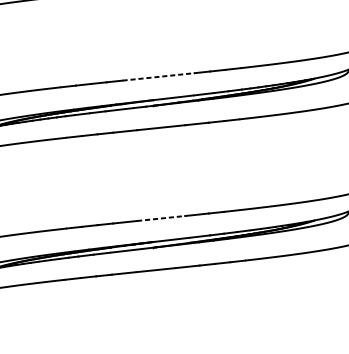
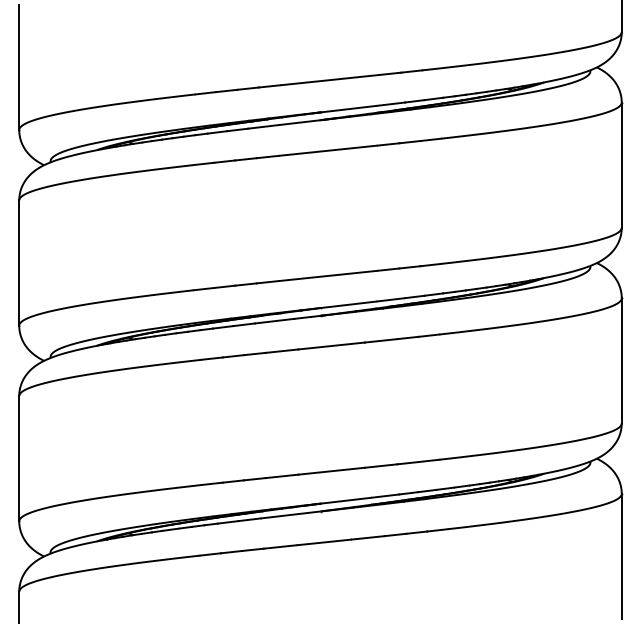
line: (158, 77) -> (327, 276), dashed -> solid
line: (161, 218) -> (332, 471), dashed -> solid

